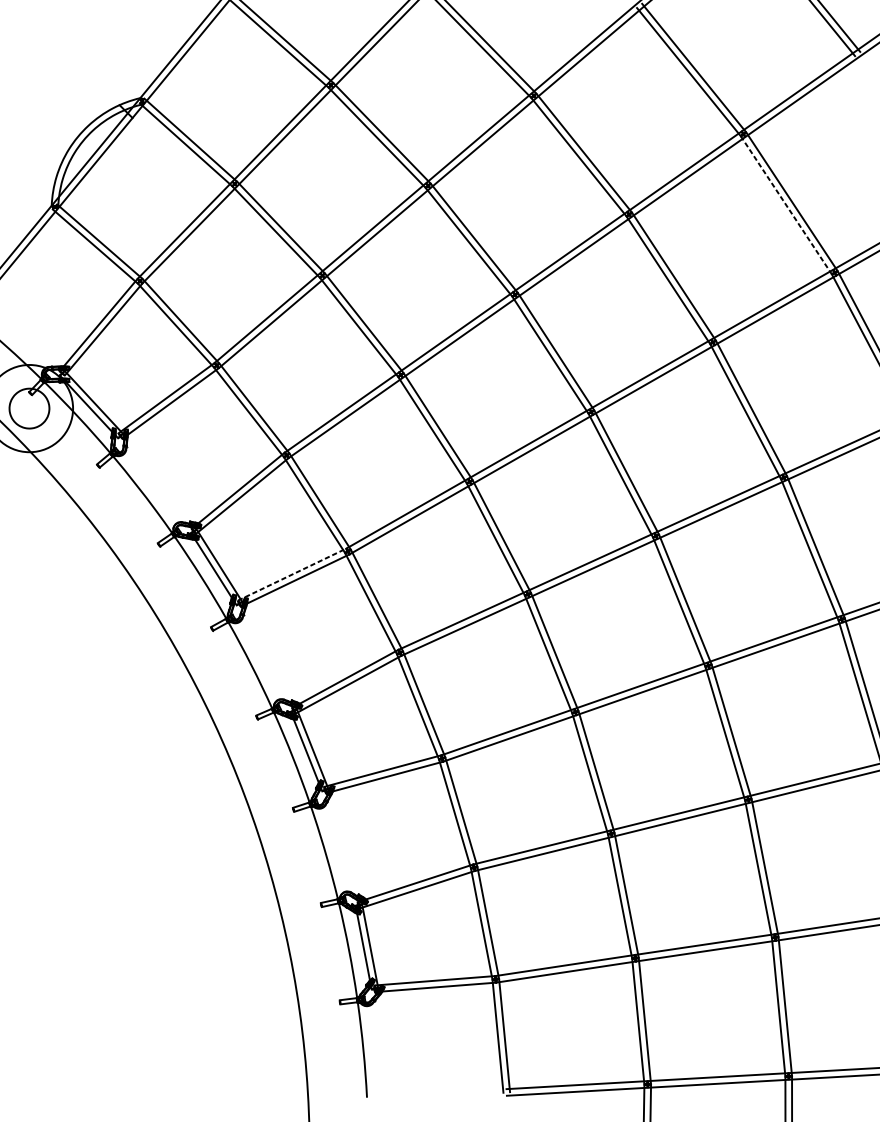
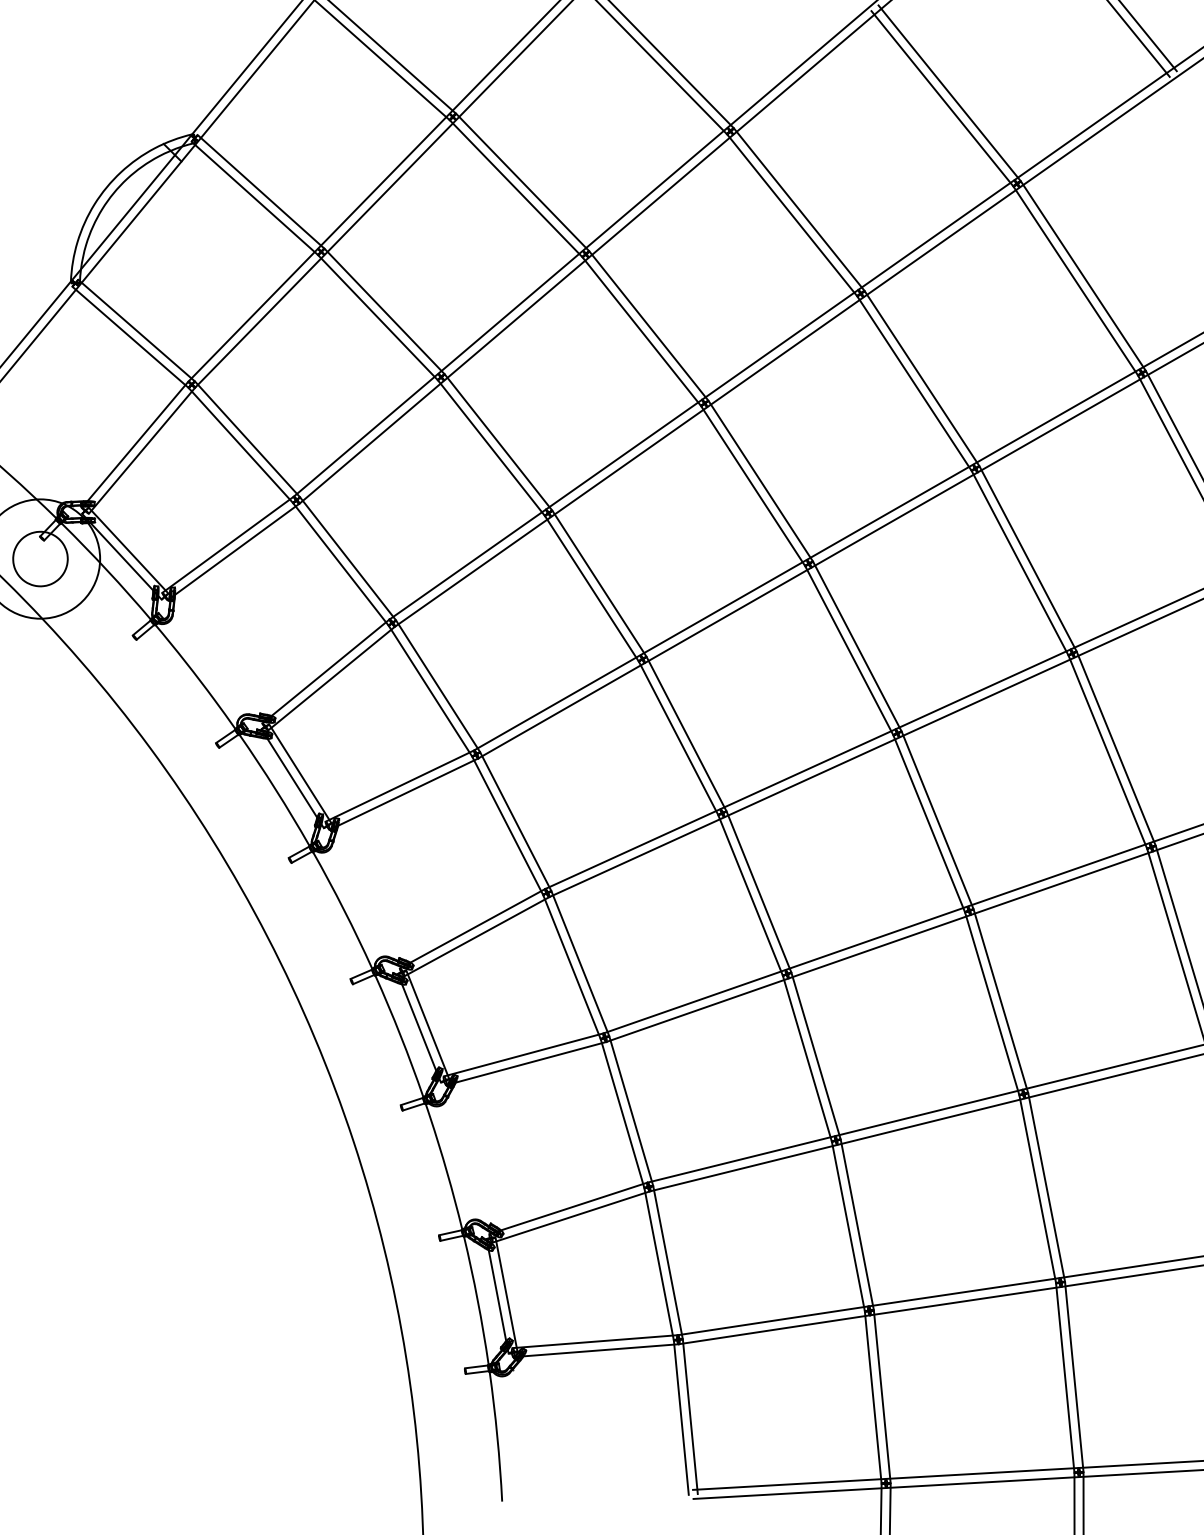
line: (786, 205) -> (1076, 281), dashed -> solid
line: (292, 574) -> (400, 785), dashed -> solid

